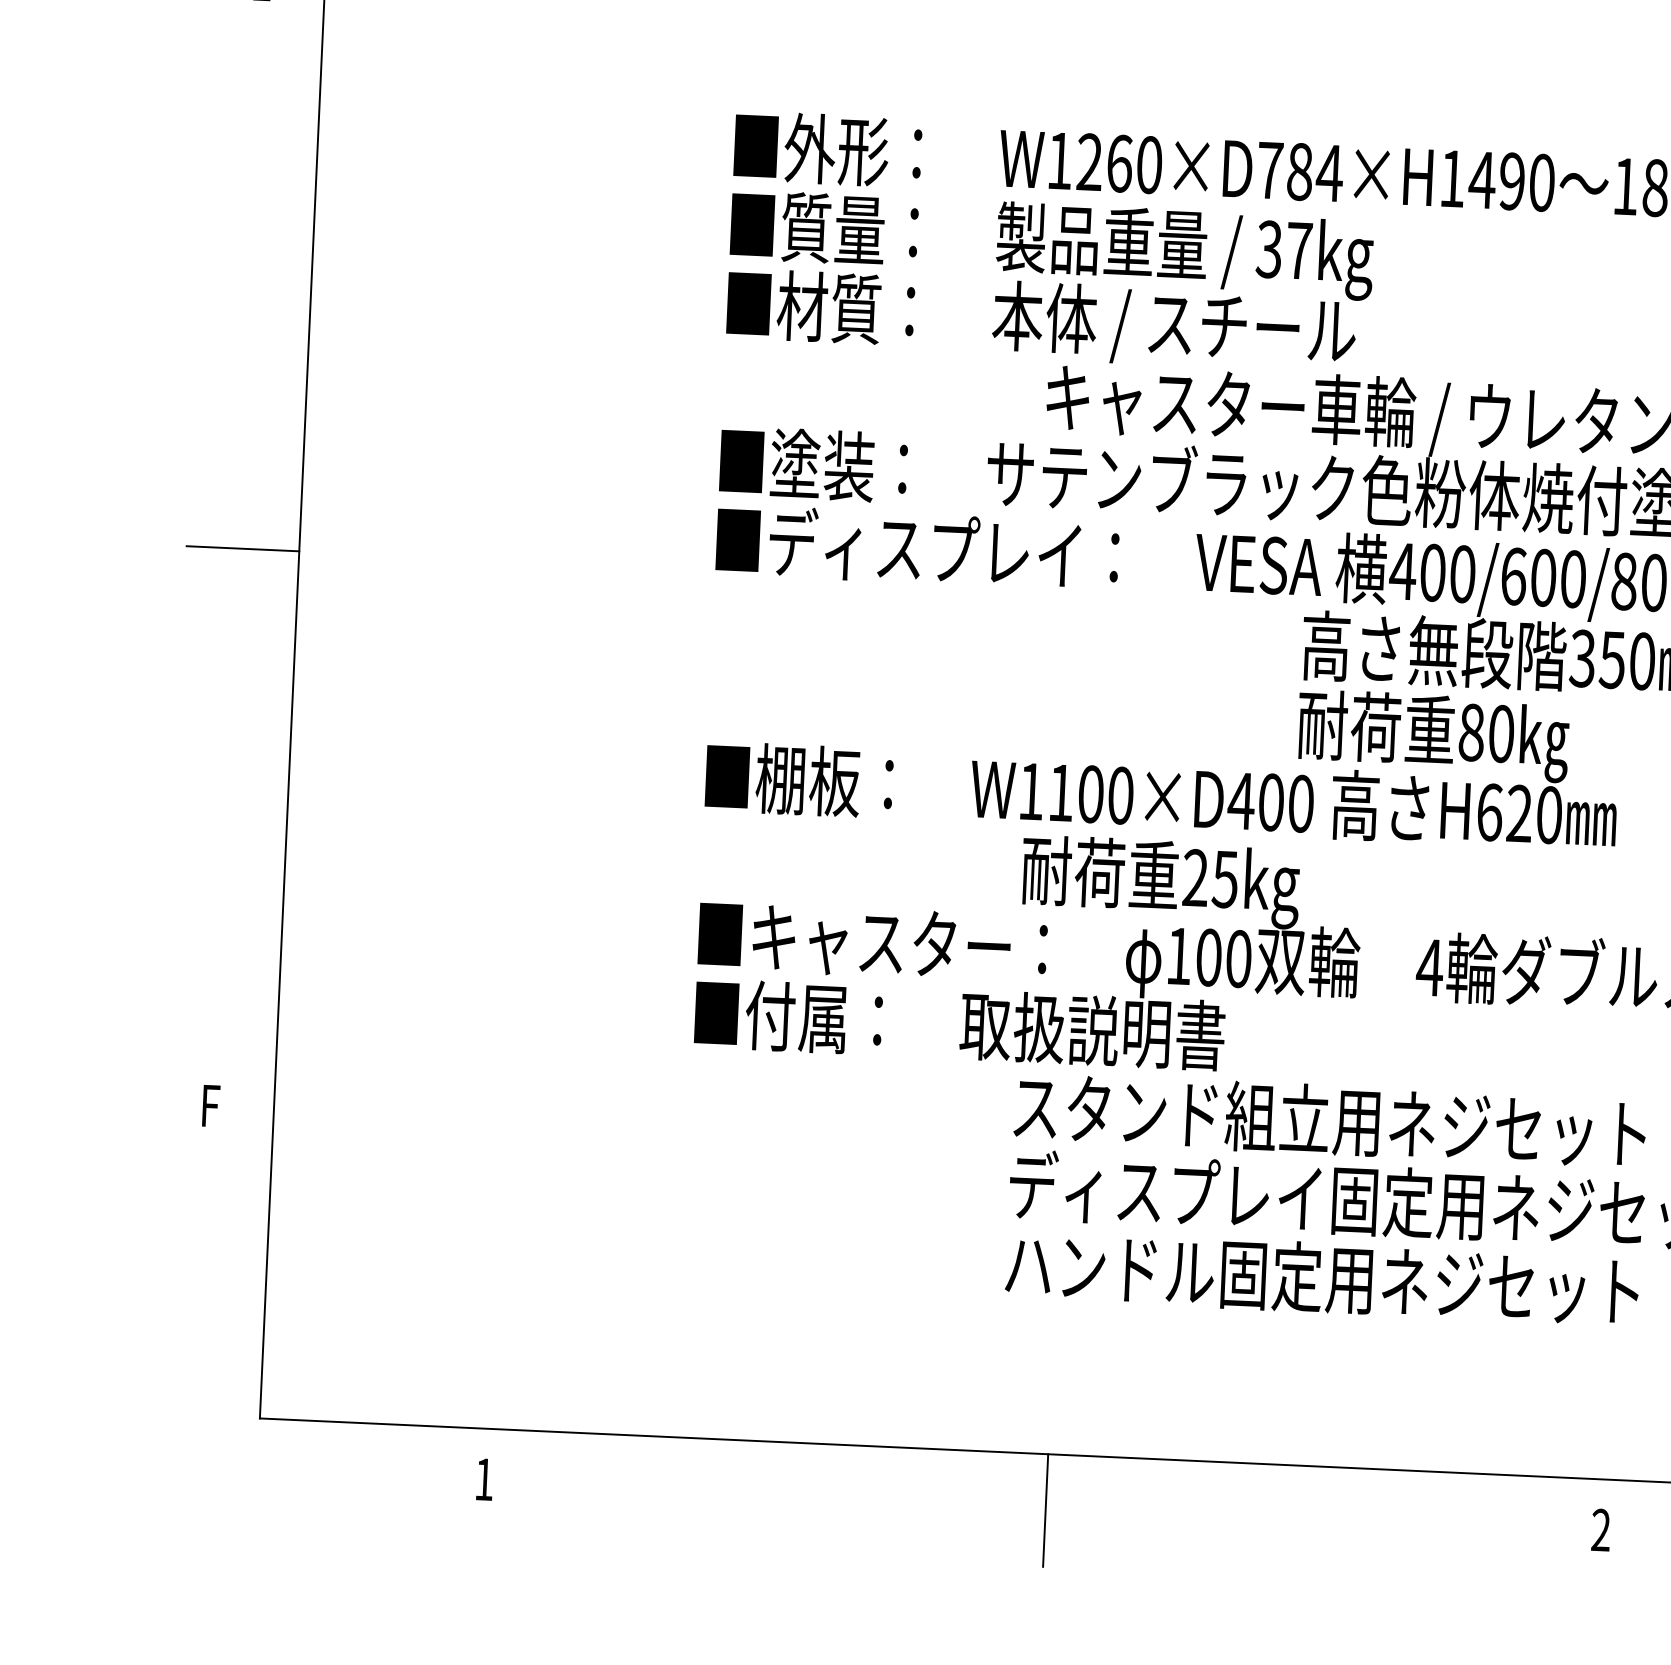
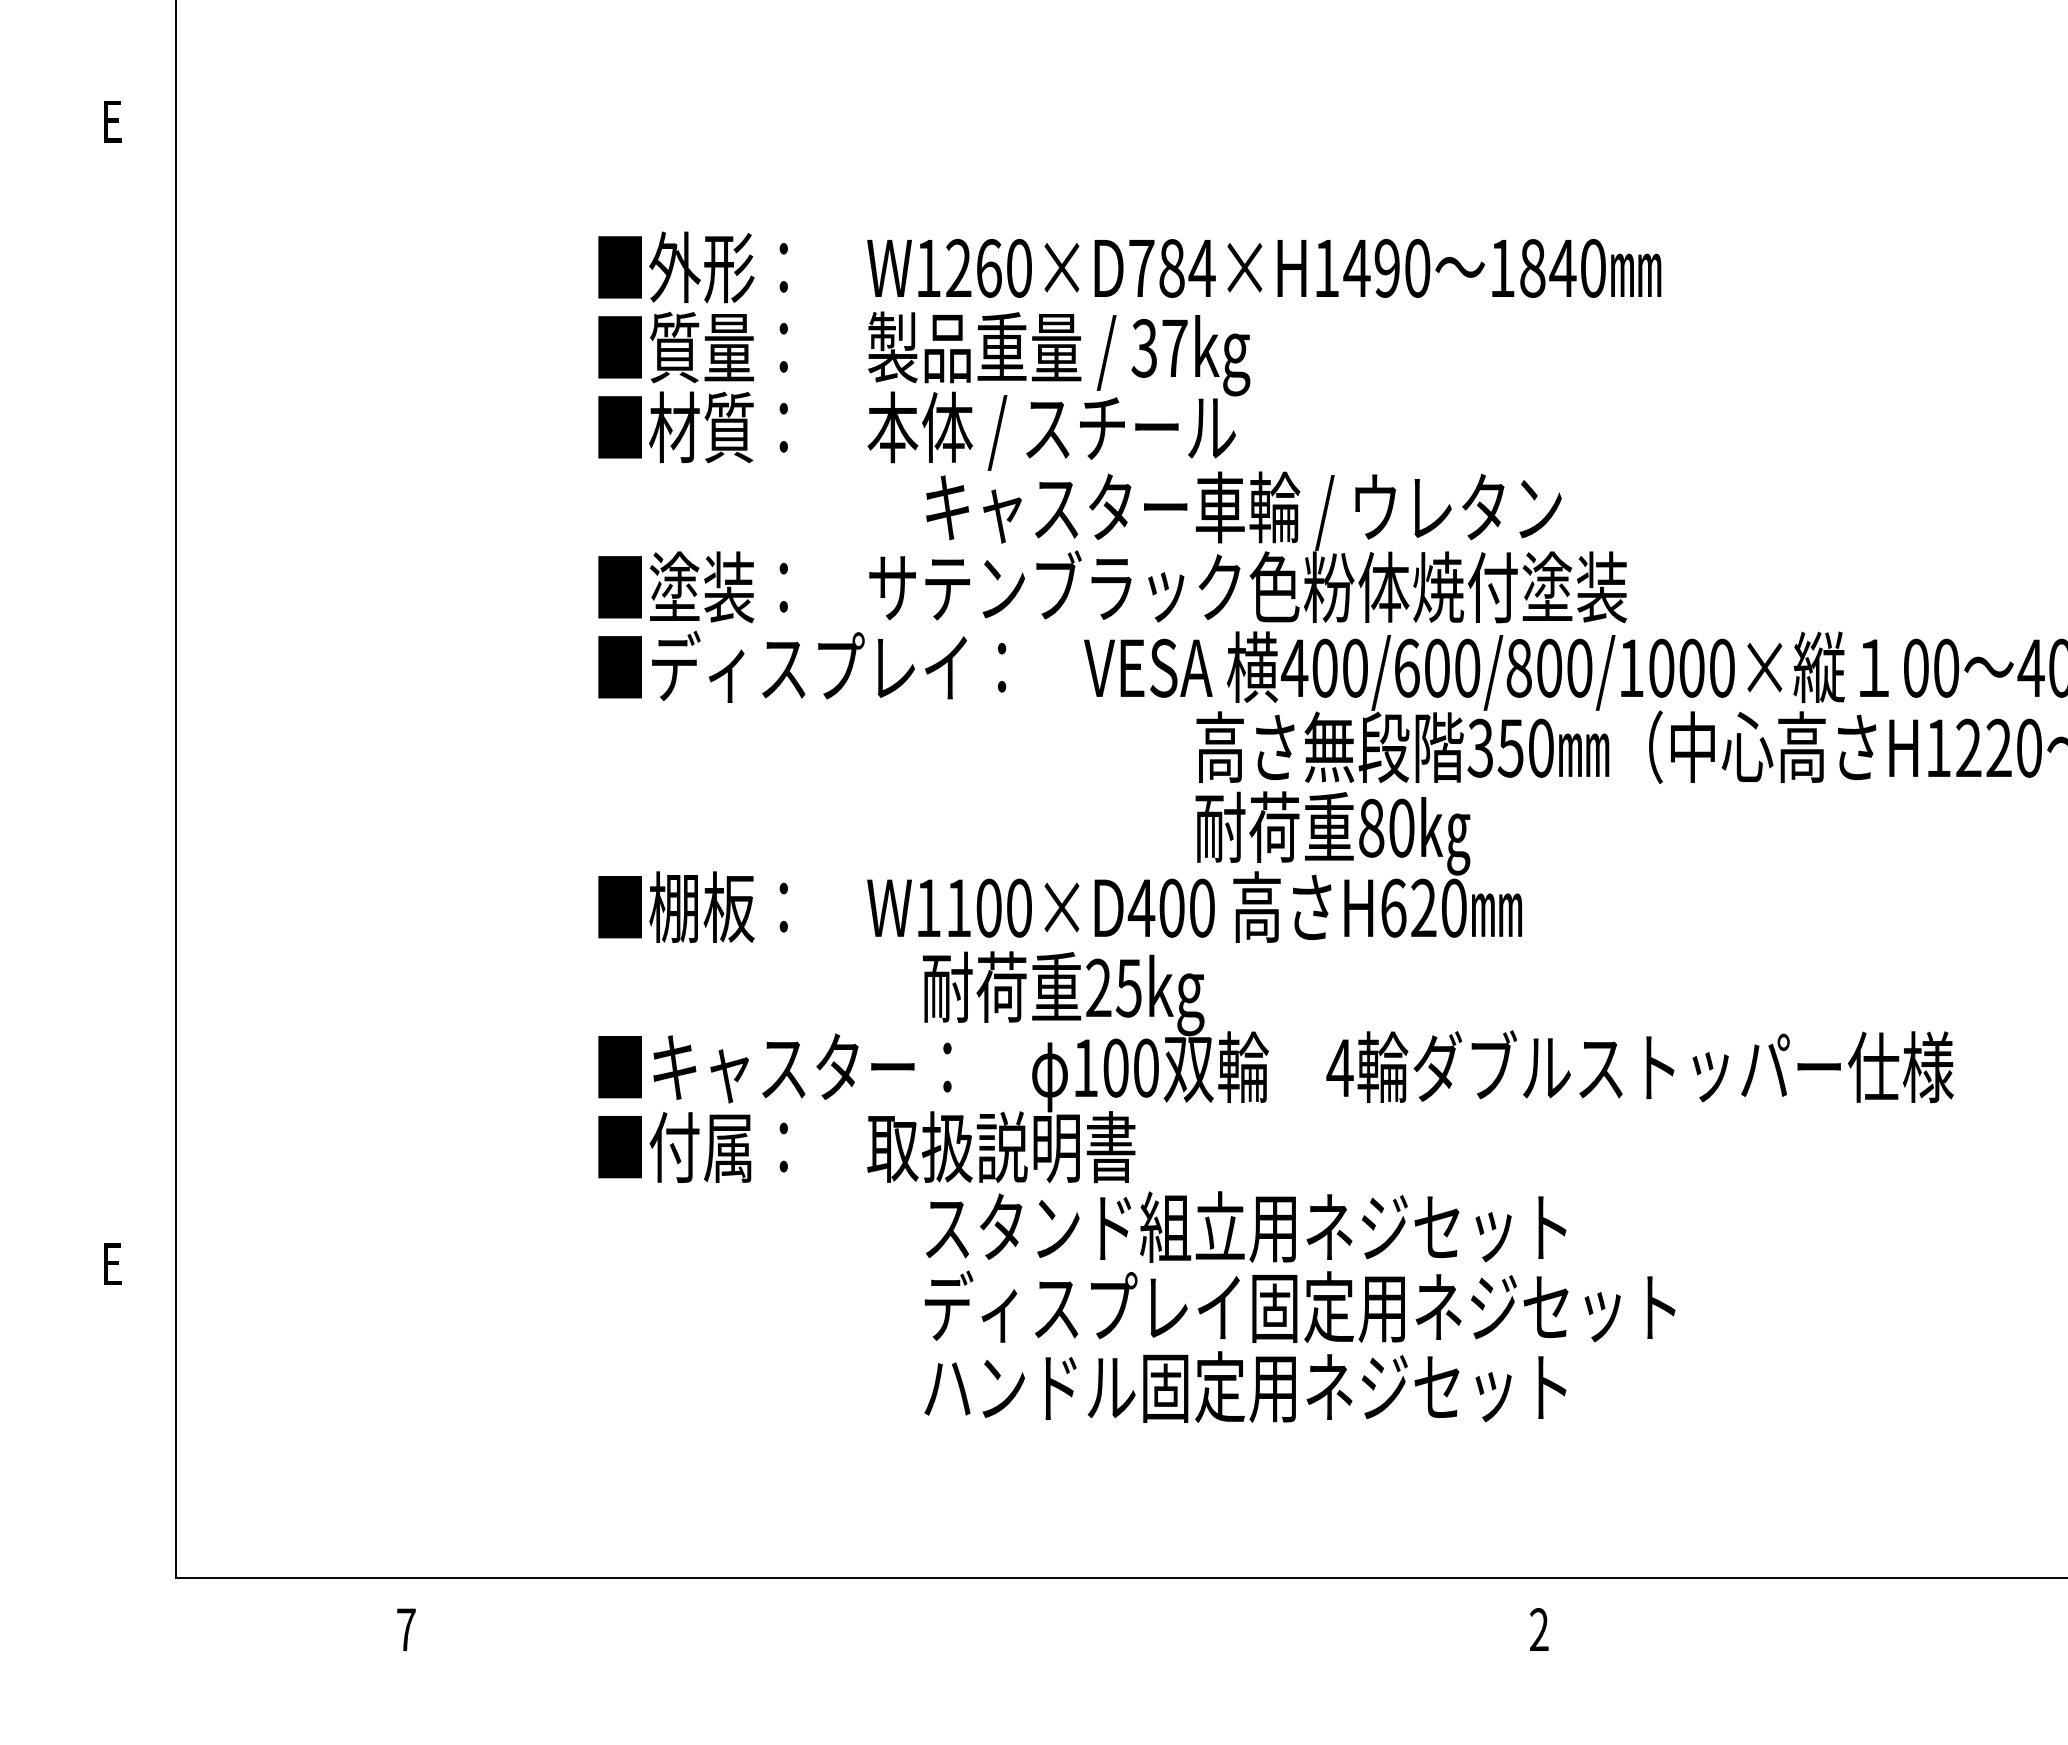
line: (243, 548) -> (119, 698), removed
text: (212, 1114) -> (114, 1272), F -> E
text: (484, 1479) -> (406, 1629), 1 -> 7
line: (1046, 1510) -> (976, 1635), removed

